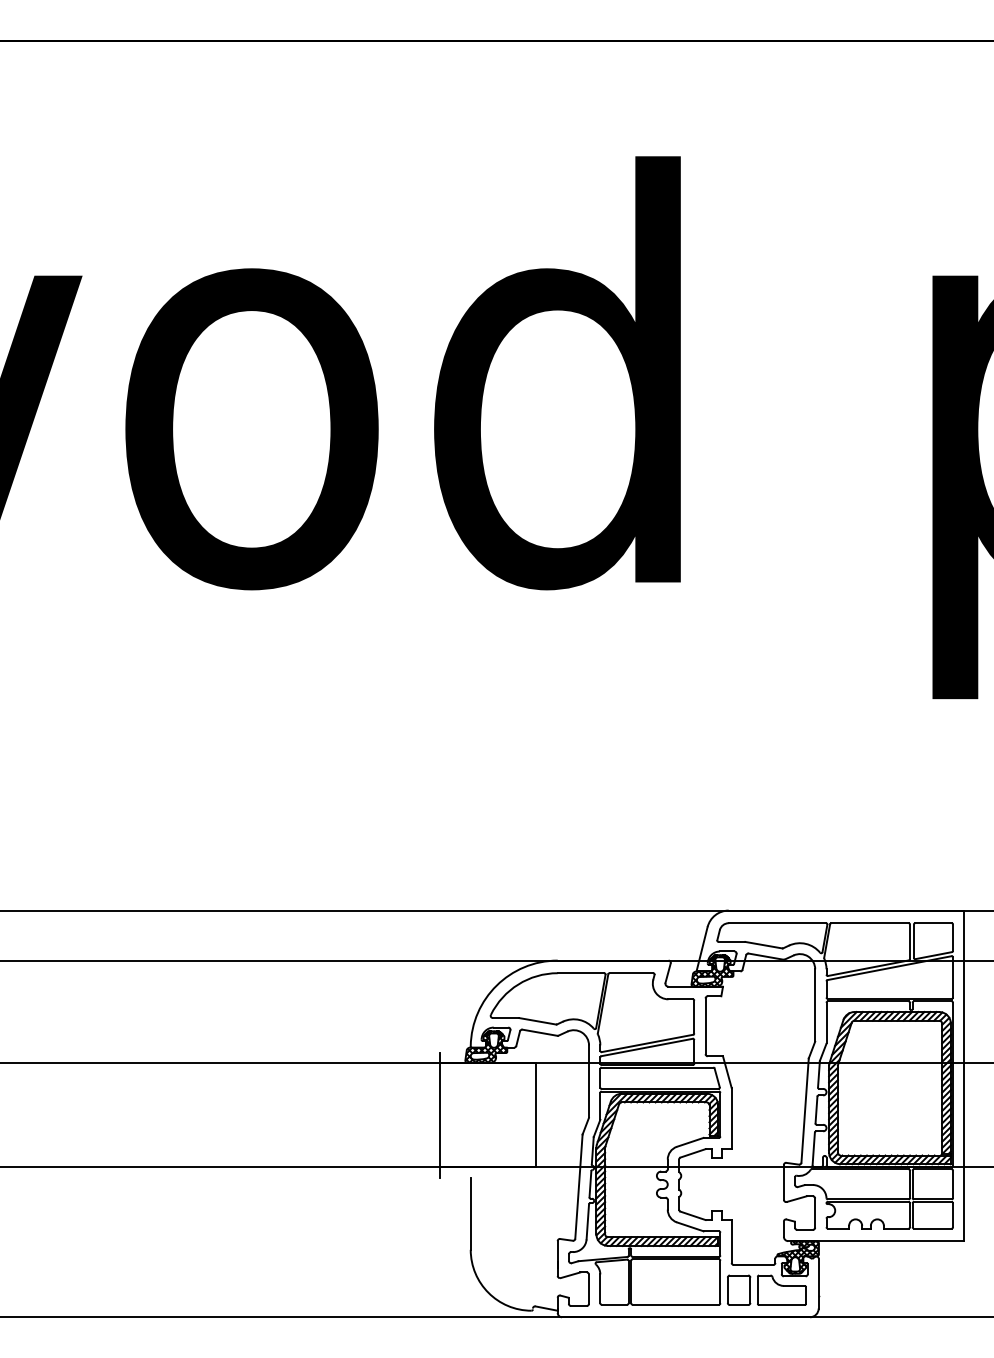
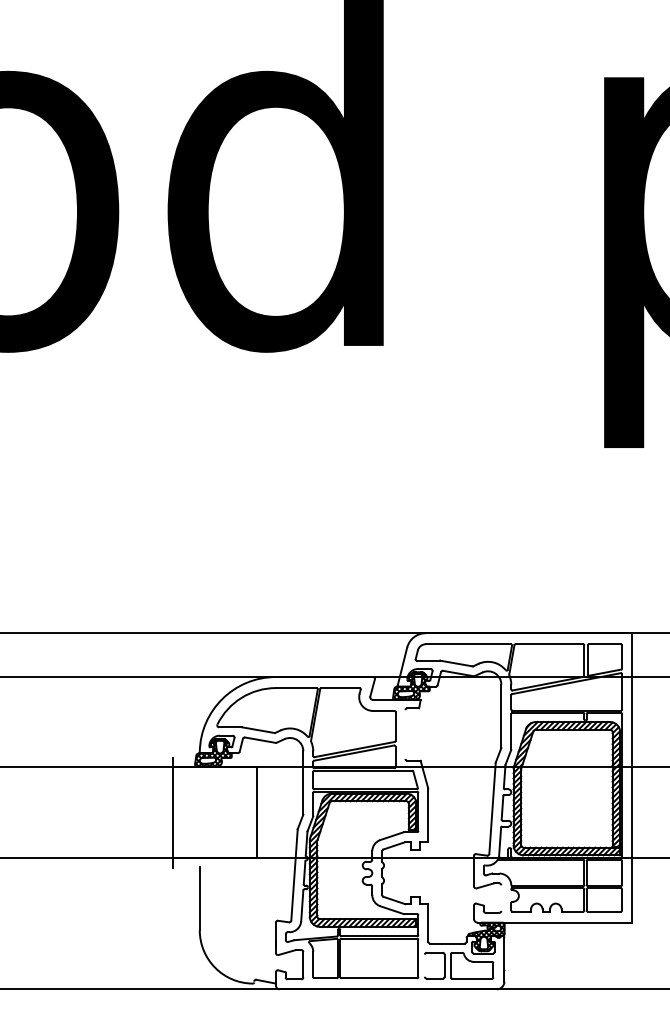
line: (705, 1026) -> (405, 734), removed
line: (815, 1212) -> (501, 897), removed
line: (727, 1289) -> (424, 965), removed

